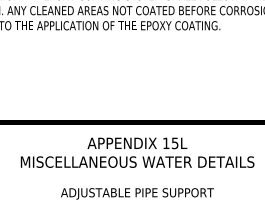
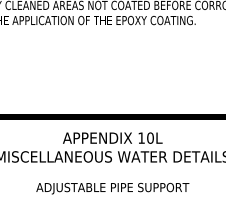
text: (174, 143) -> (149, 138), 15L -> 10L

